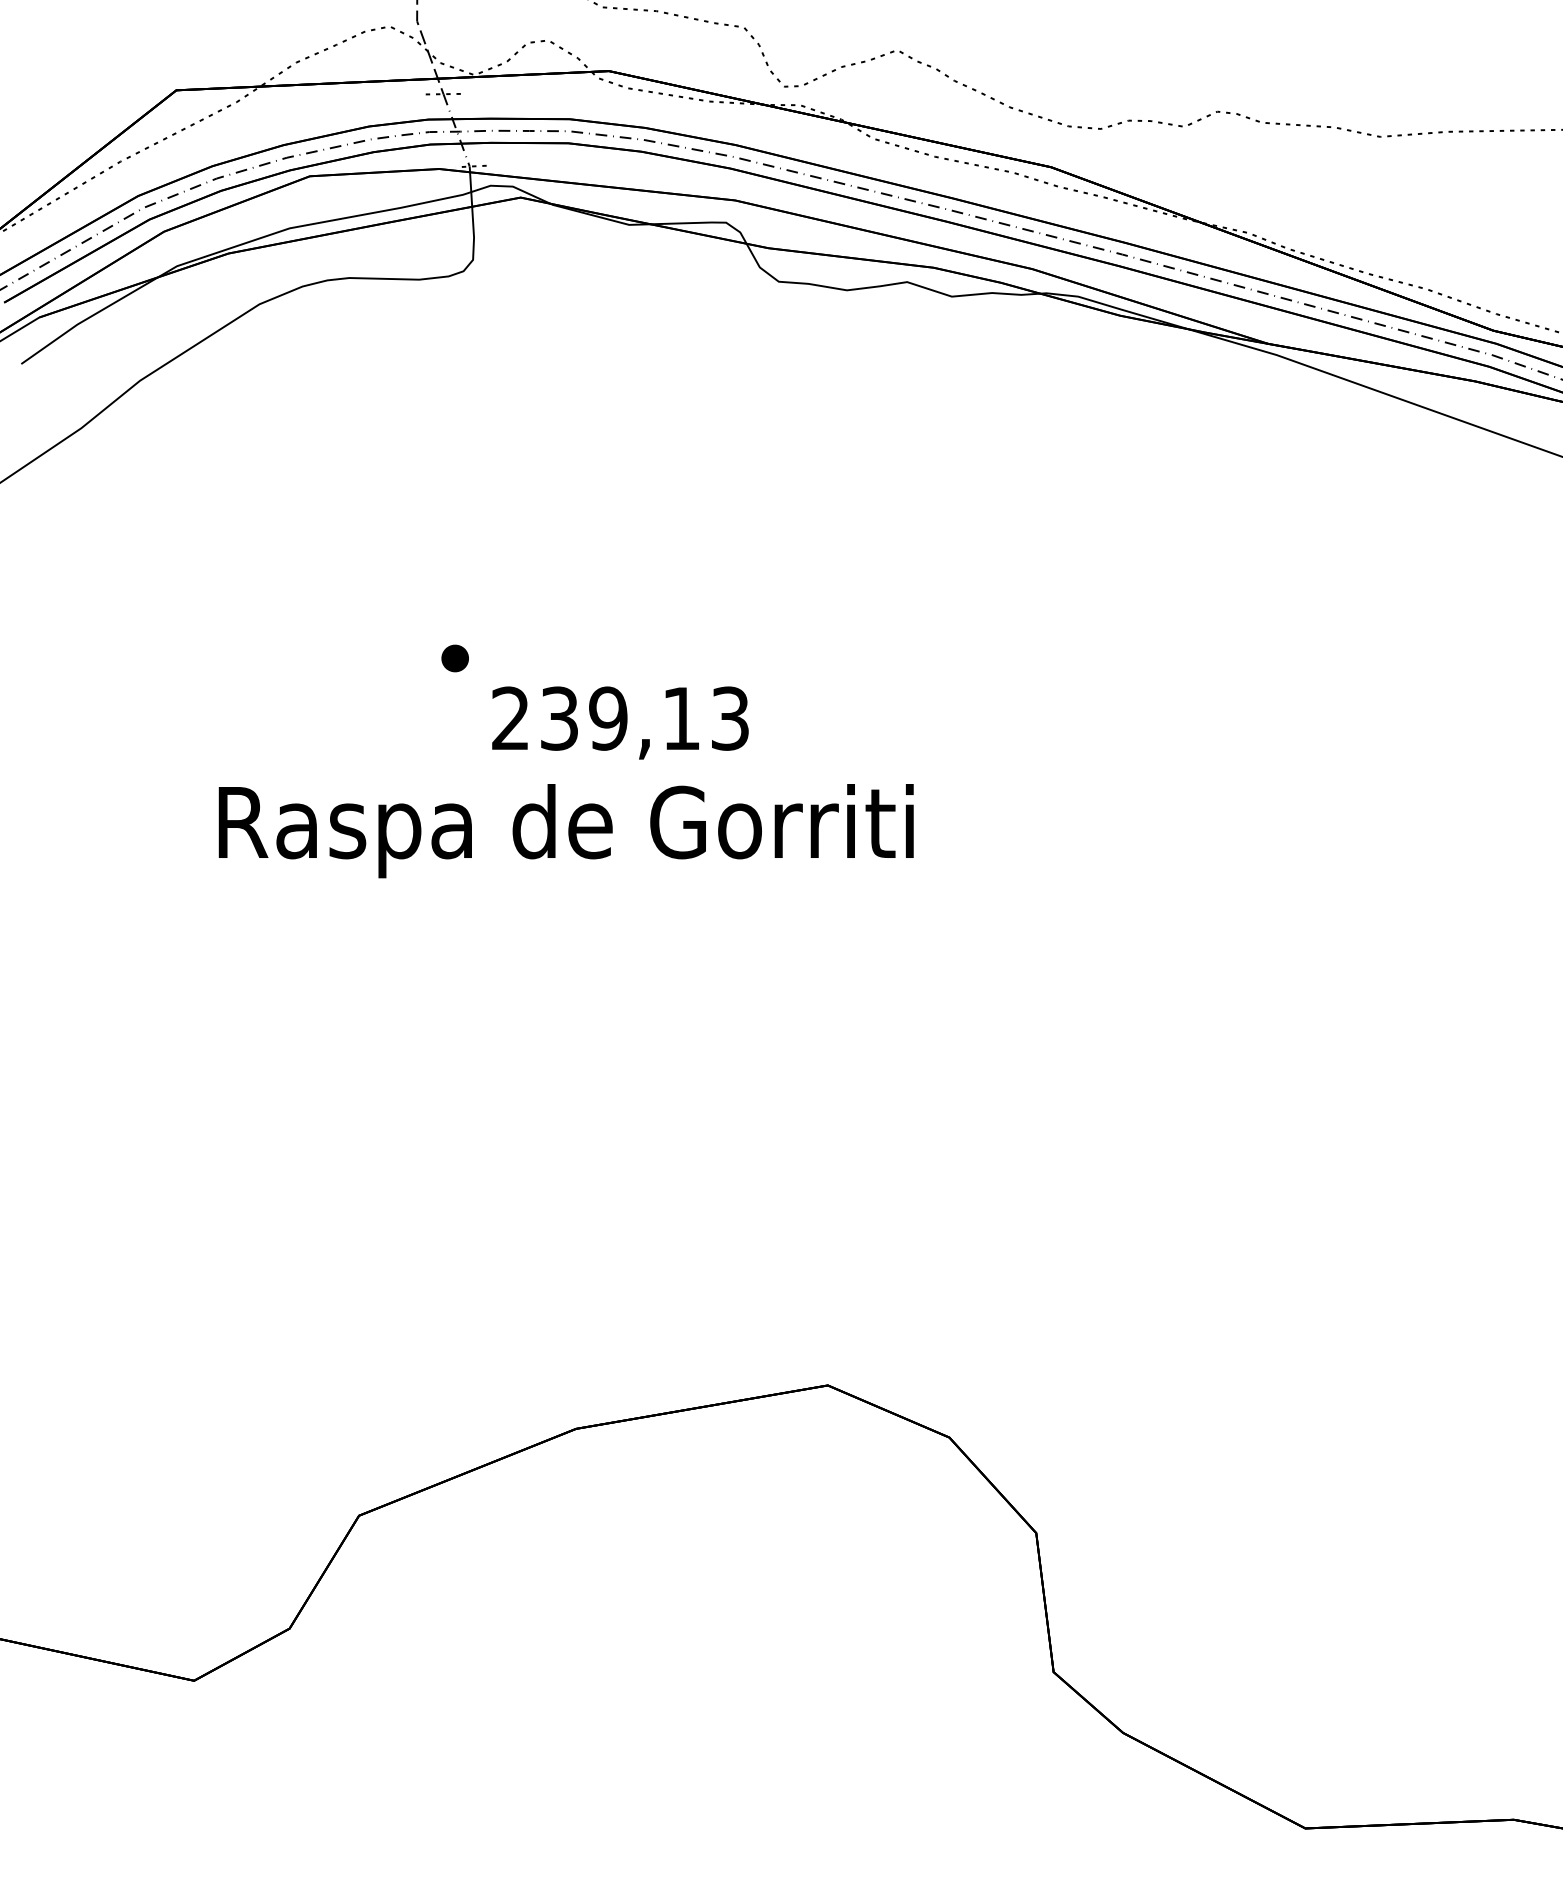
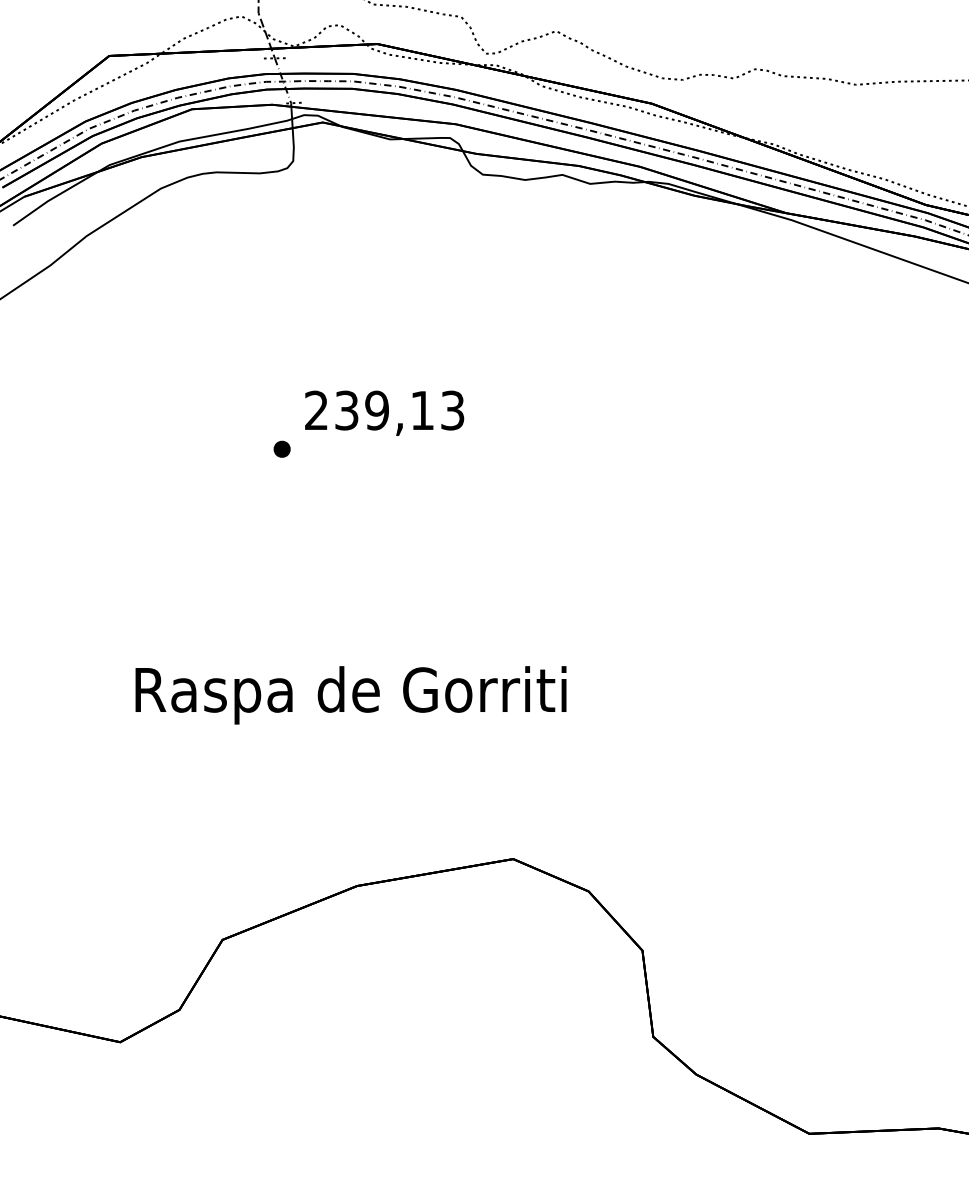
part: (454, 657) -> (281, 448), moved
text: (620, 721) -> (384, 412), moved
text: (565, 831) -> (350, 695), moved

